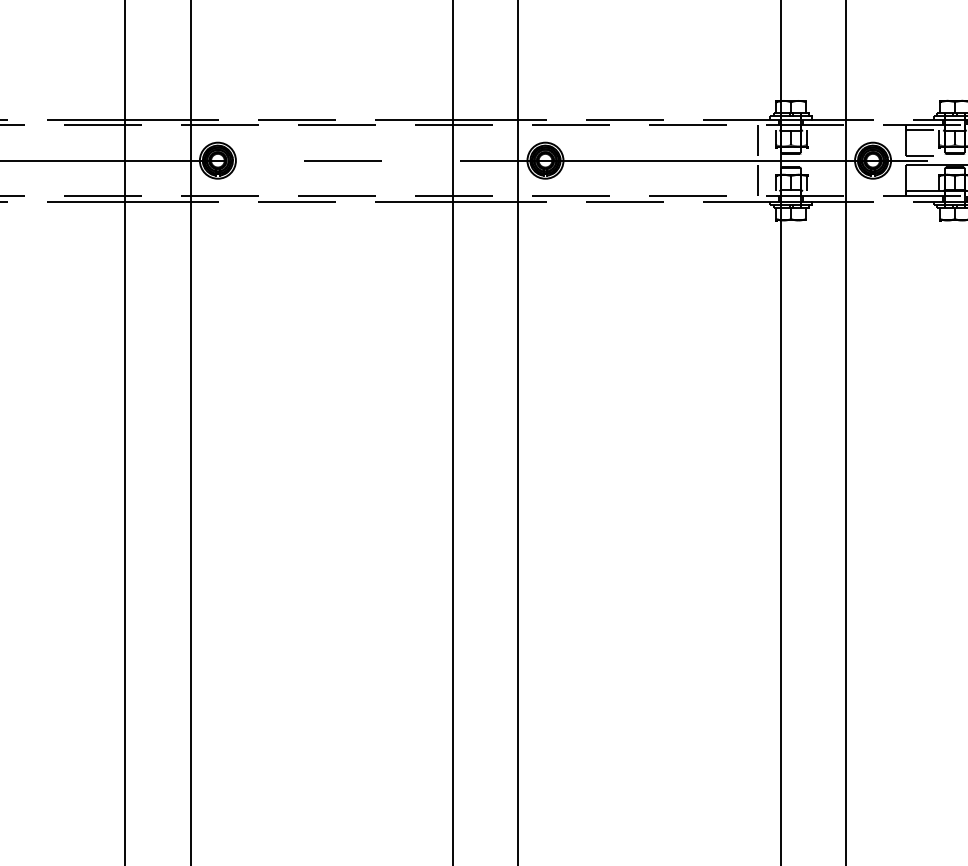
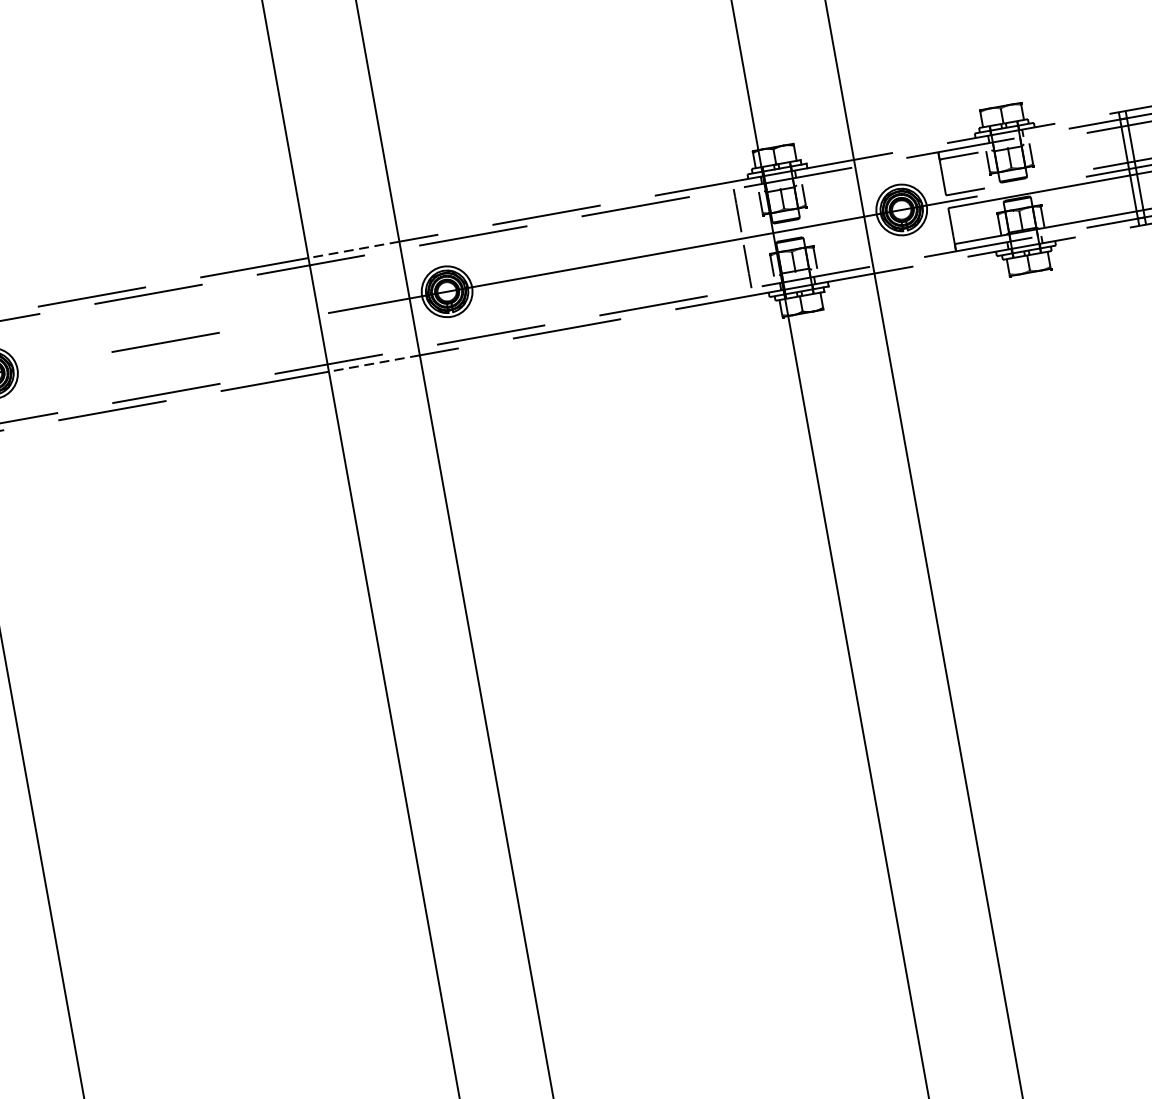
line: (485, 119) -> (353, 249), solid -> dashed
line: (485, 201) -> (374, 363), solid -> dashed

